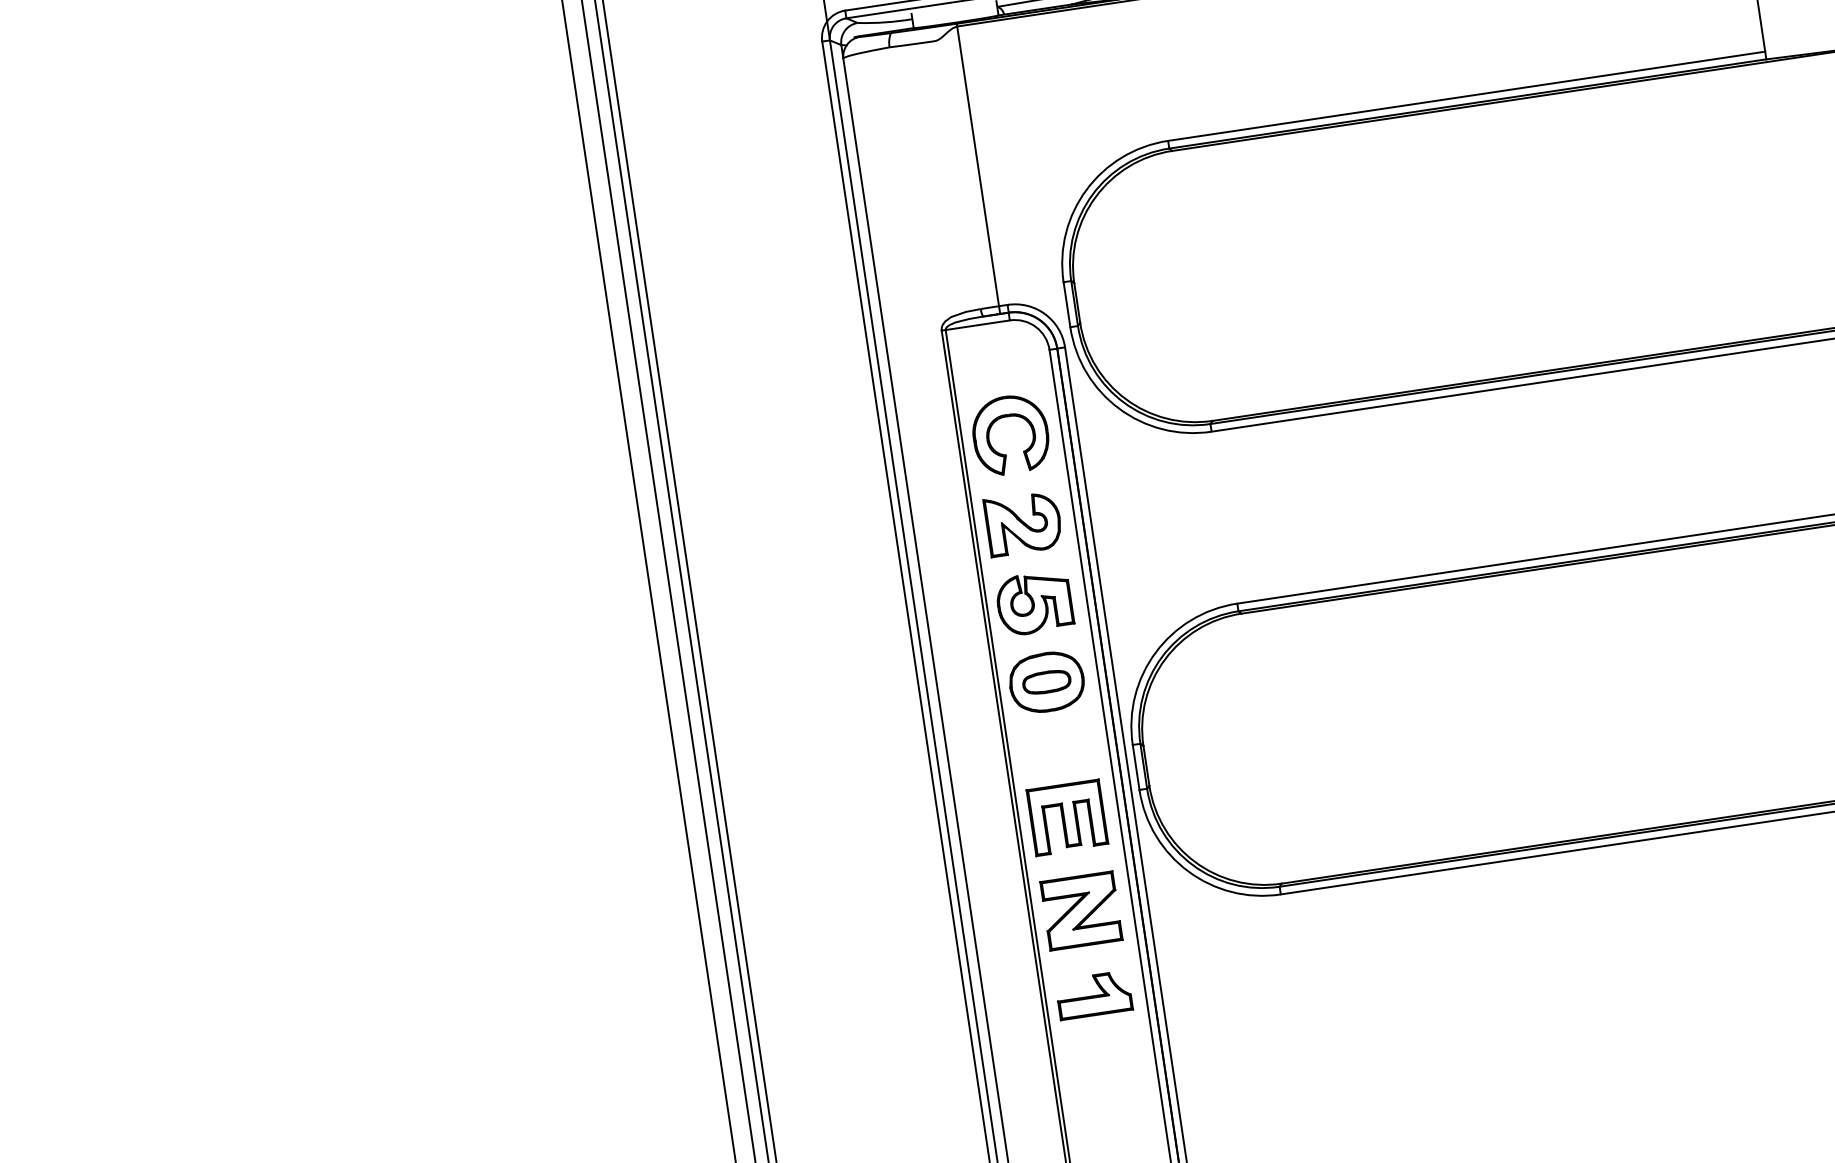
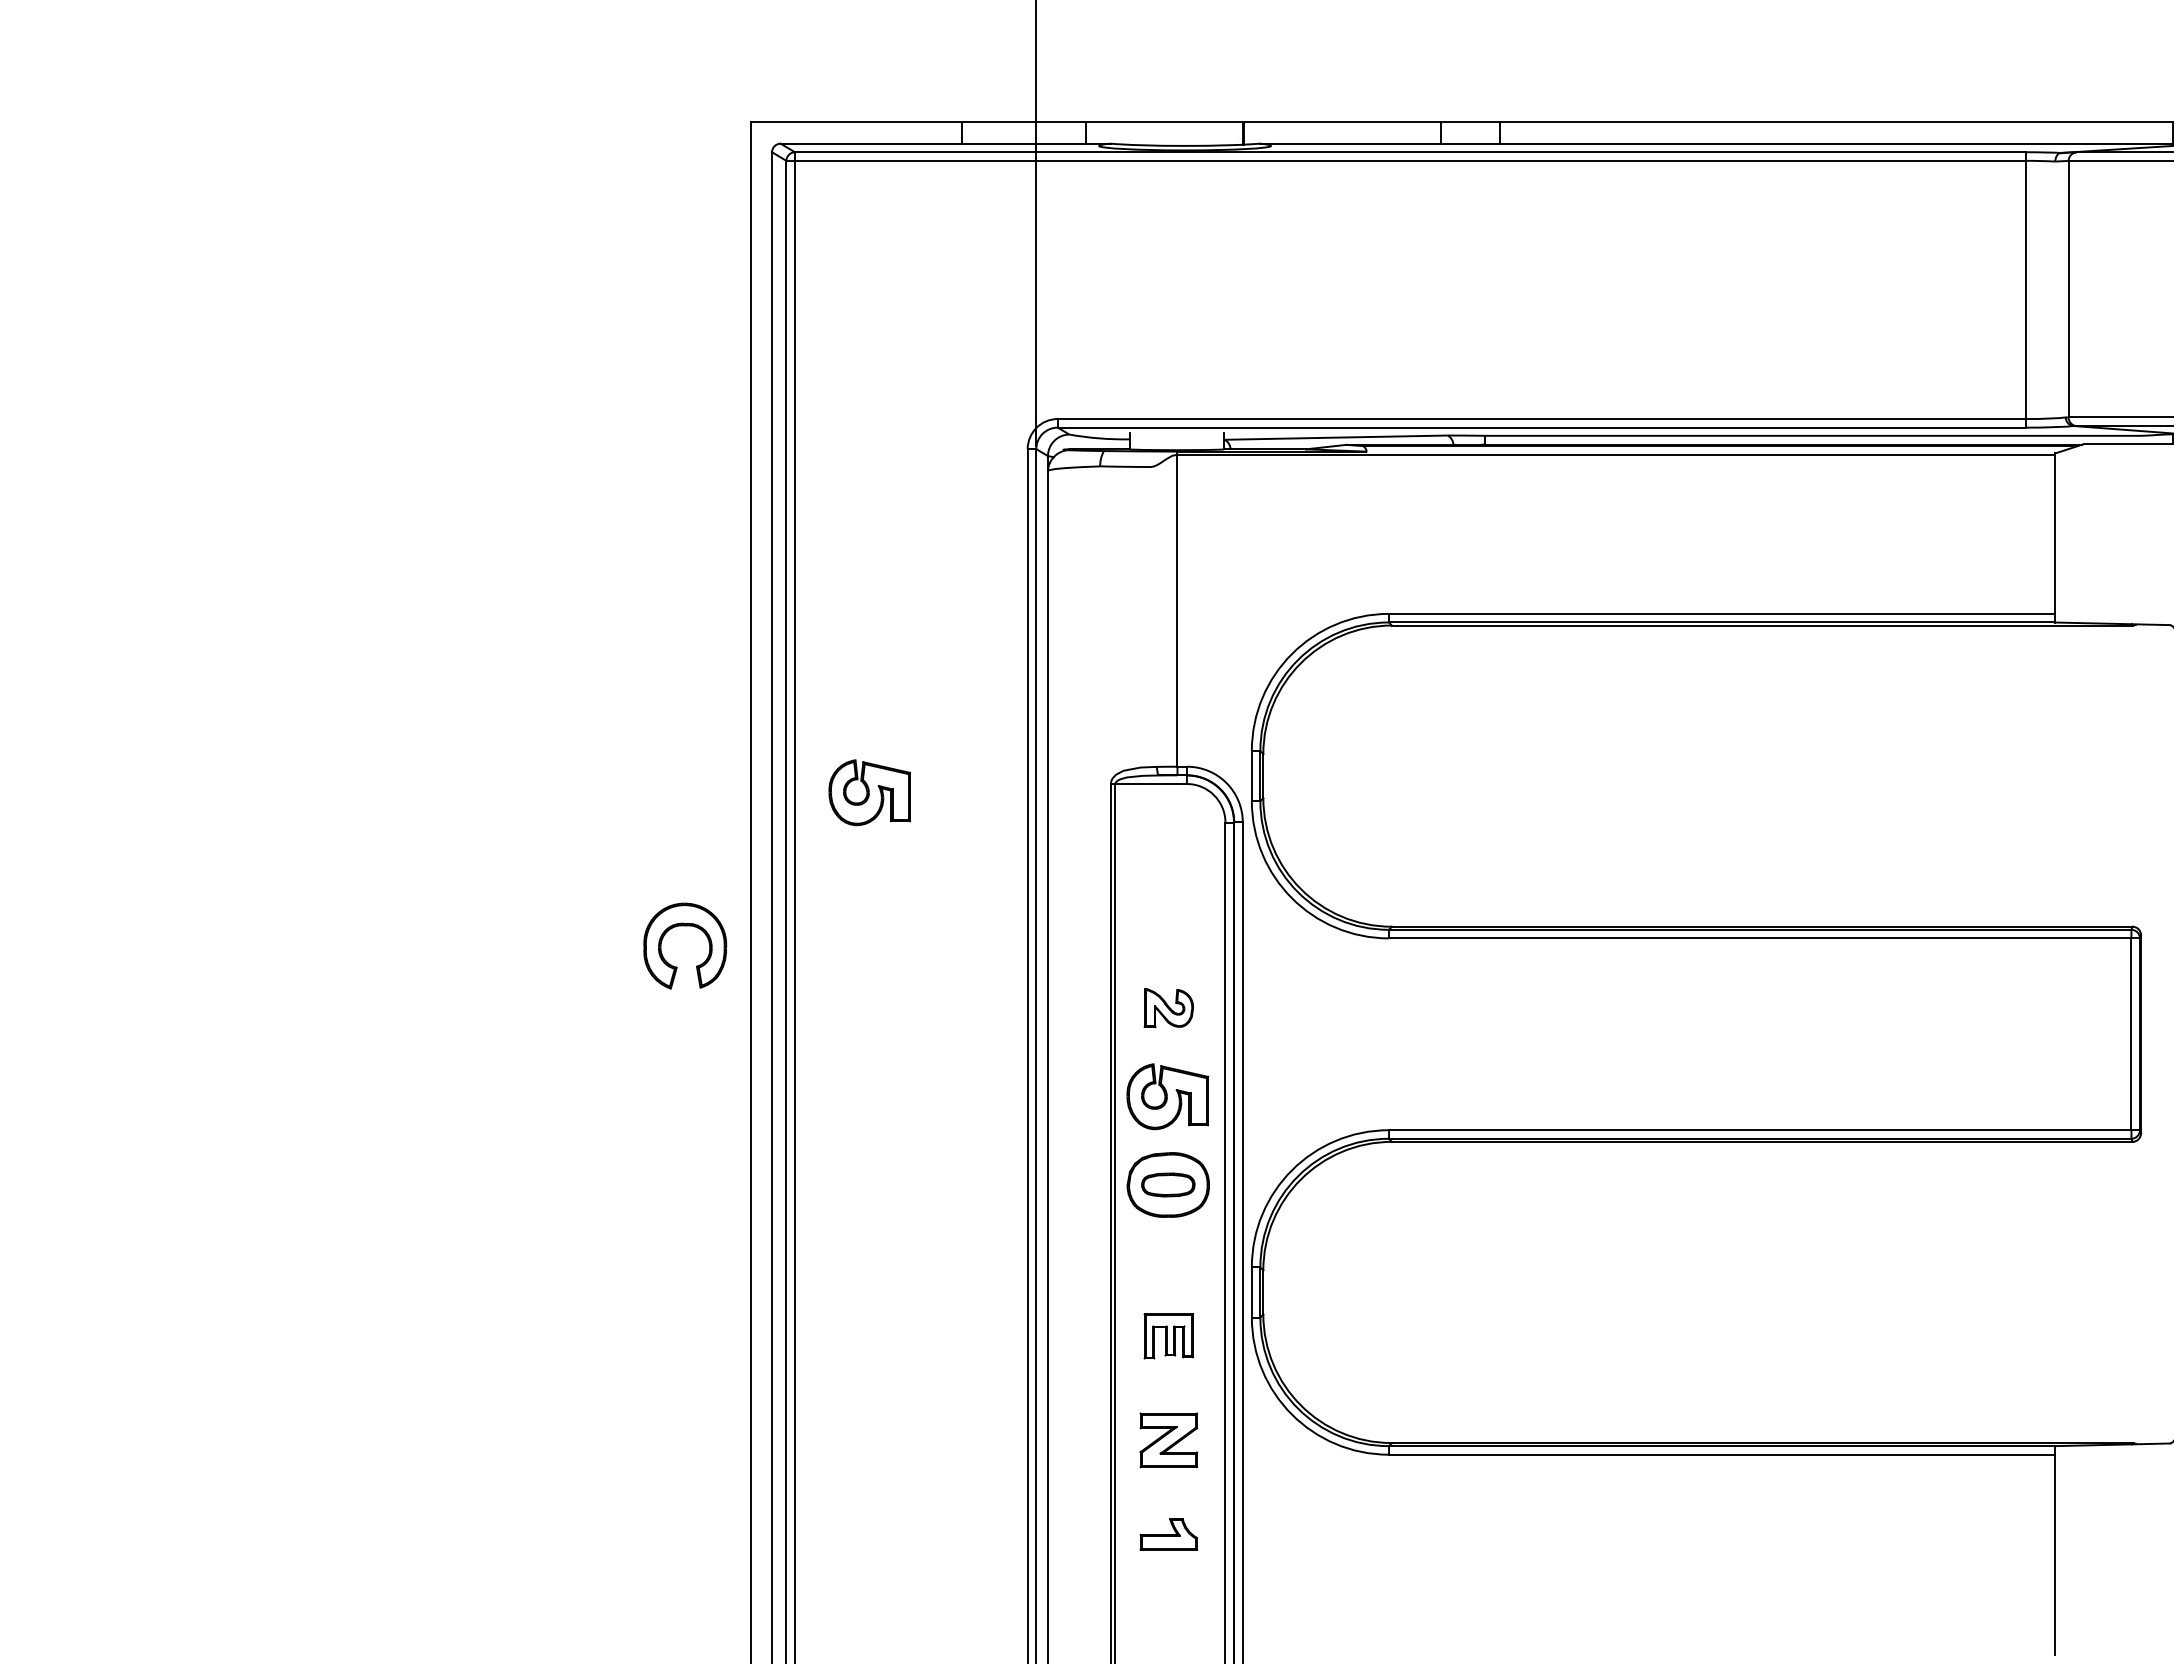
part: (726, 370) -> (869, 792), added
part: (1008, 417) -> (685, 926), moved
part: (1023, 523) -> (1168, 1007), size x0.6
part: (1067, 818) -> (1168, 1336), size x0.6
part: (1081, 911) -> (1168, 1440), size x0.7
part: (1093, 995) -> (1168, 1534), size x0.7

